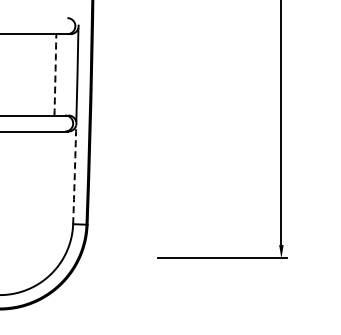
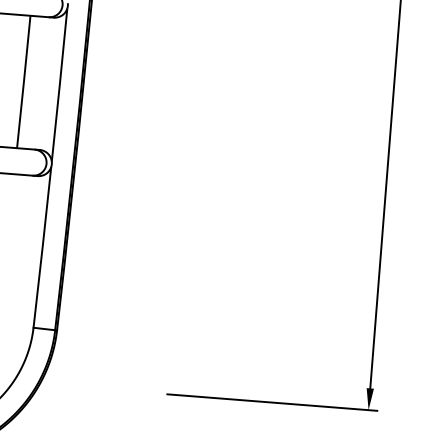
arc: (55, 74) -> (23, 81), dashed -> solid
arc: (74, 174) -> (42, 246), dashed -> solid

